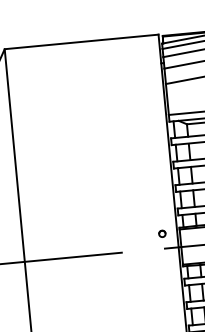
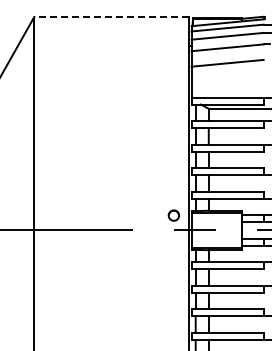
line: (81, 41) -> (111, 16), solid -> dashed
part: (161, 233) -> (173, 215), size x1.6

